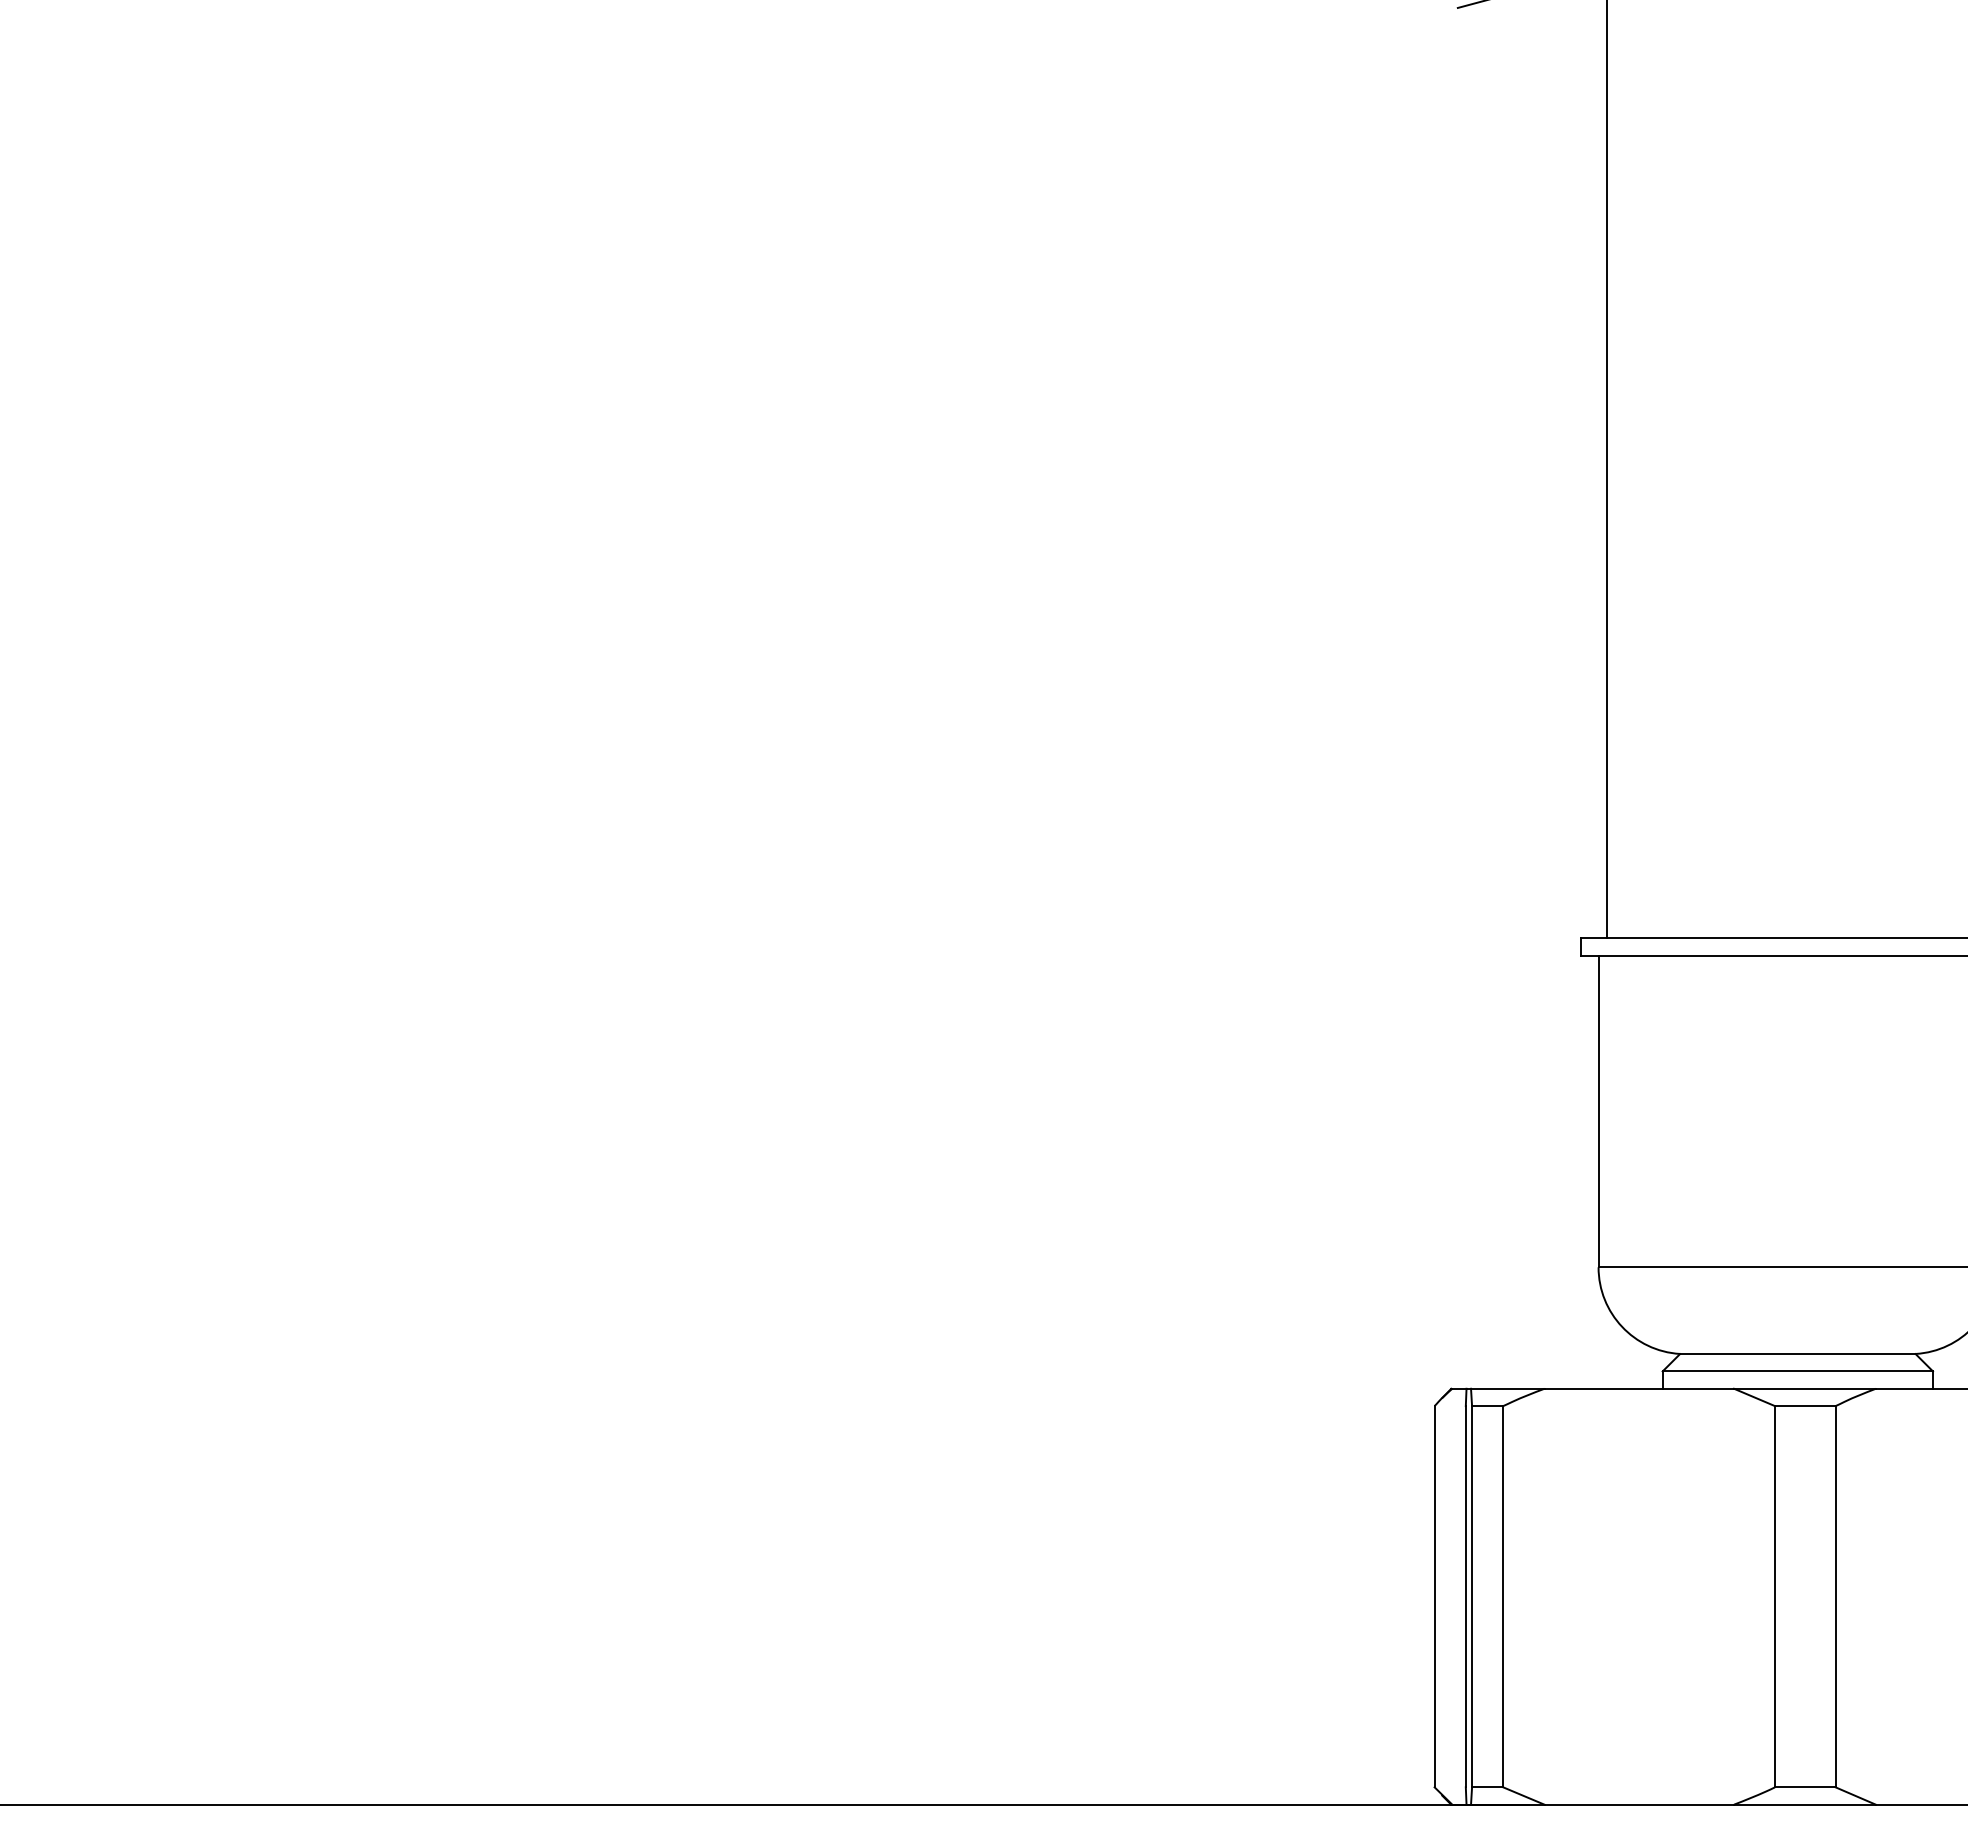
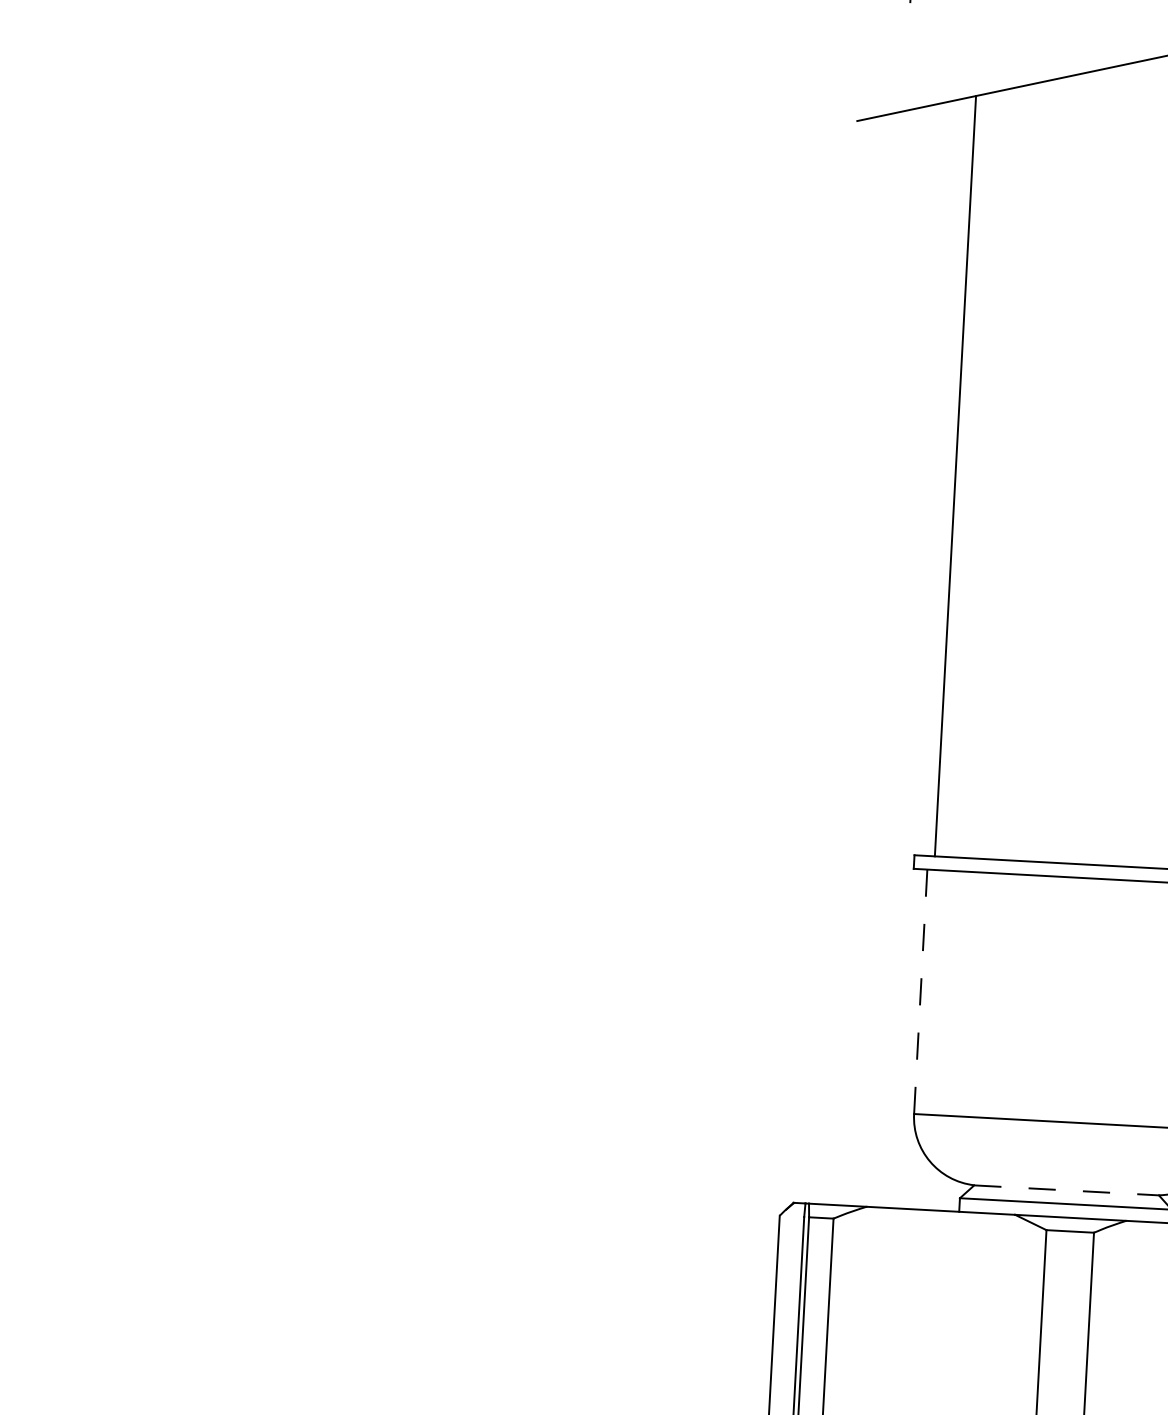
line: (1598, 1111) -> (920, 991), solid -> dashed
line: (1797, 1354) -> (1066, 1190), solid -> dashed

